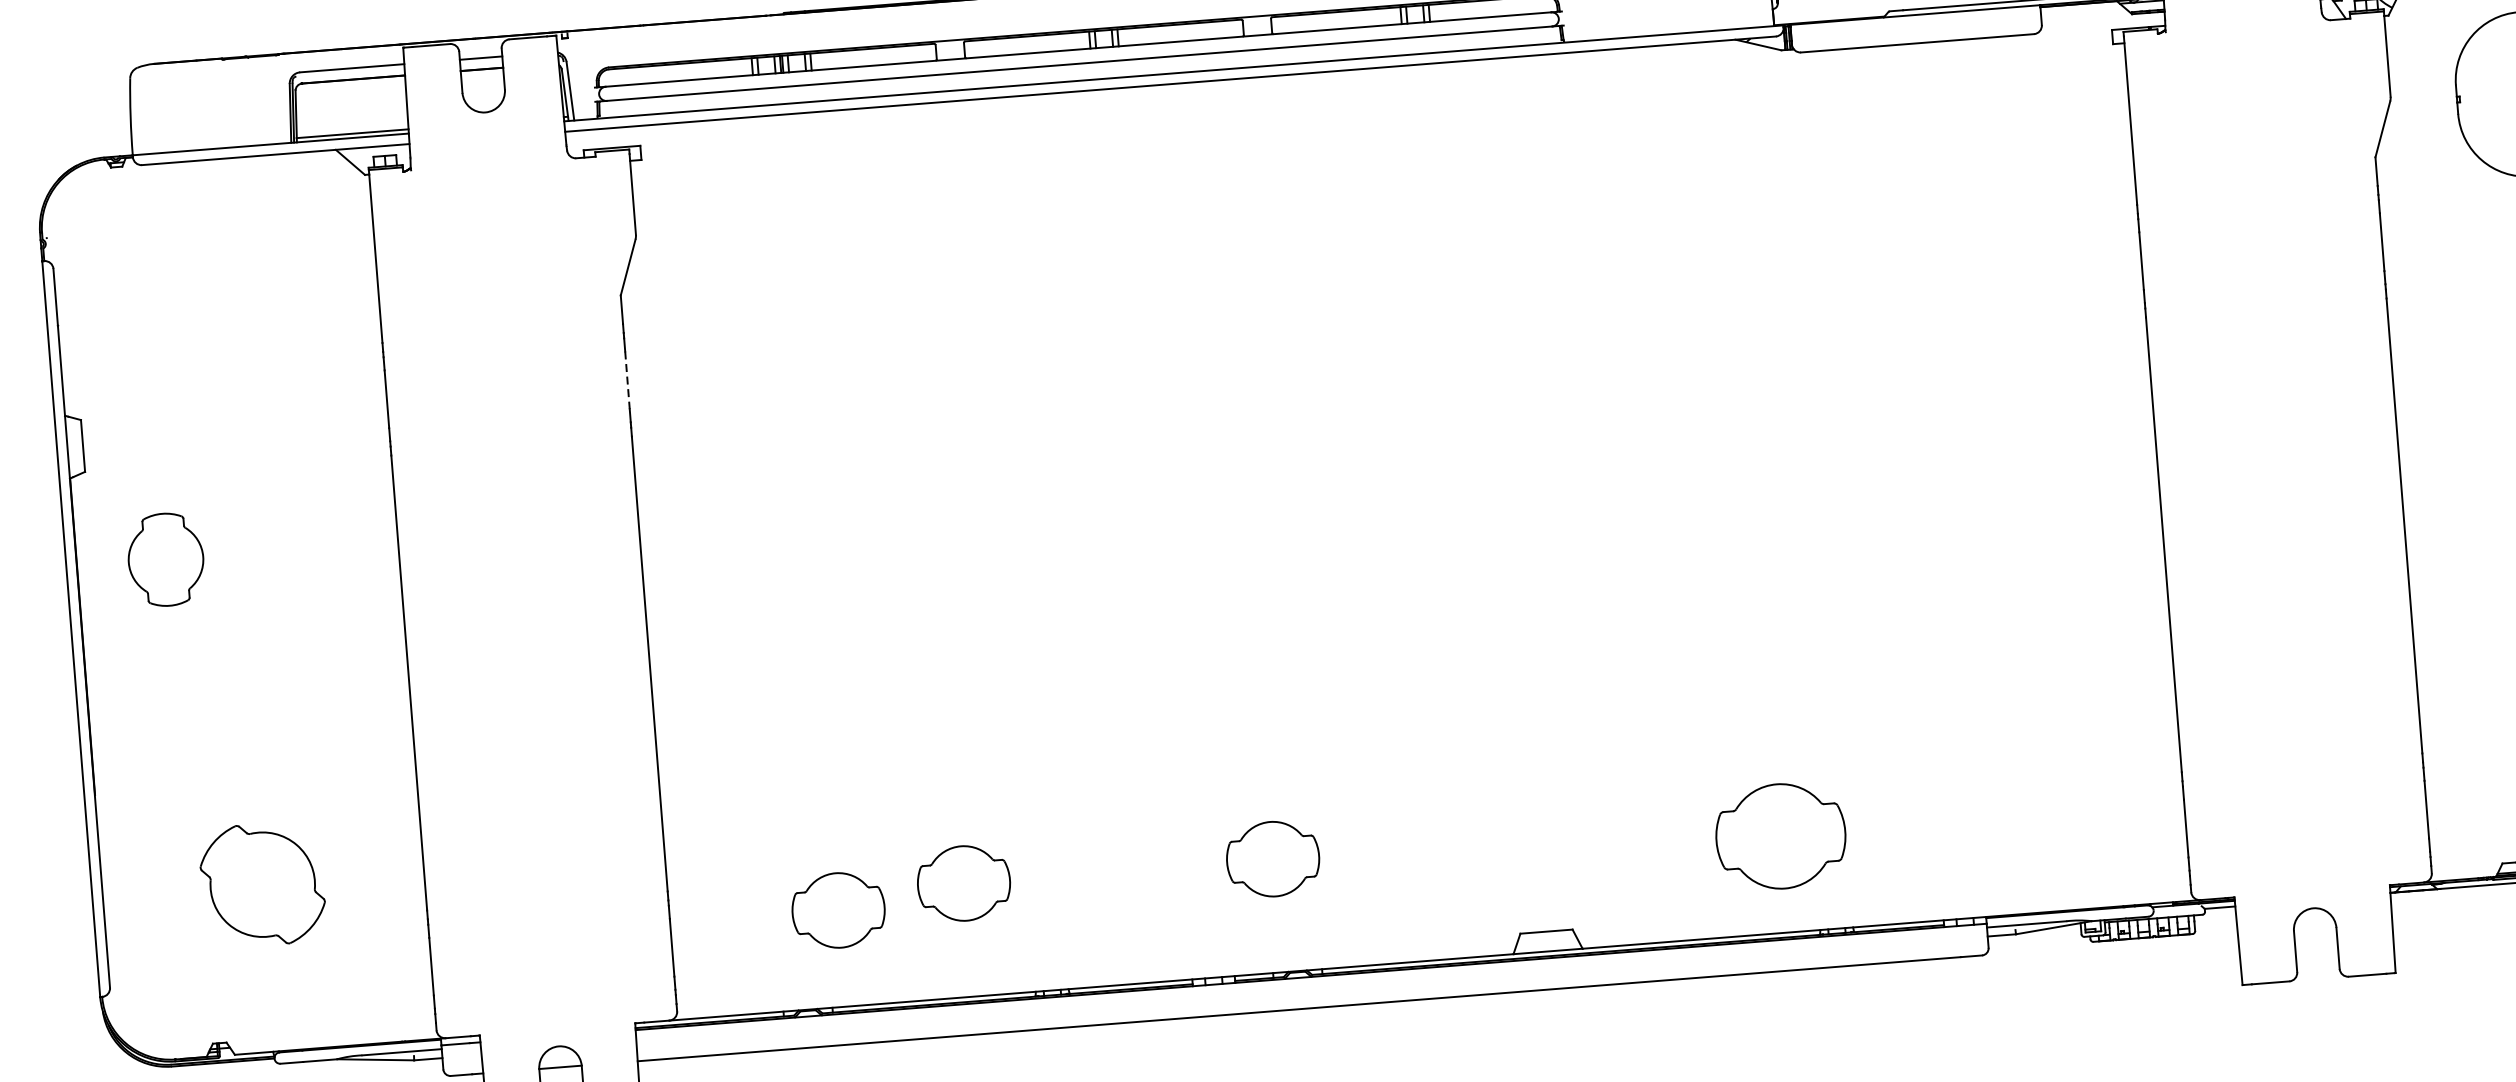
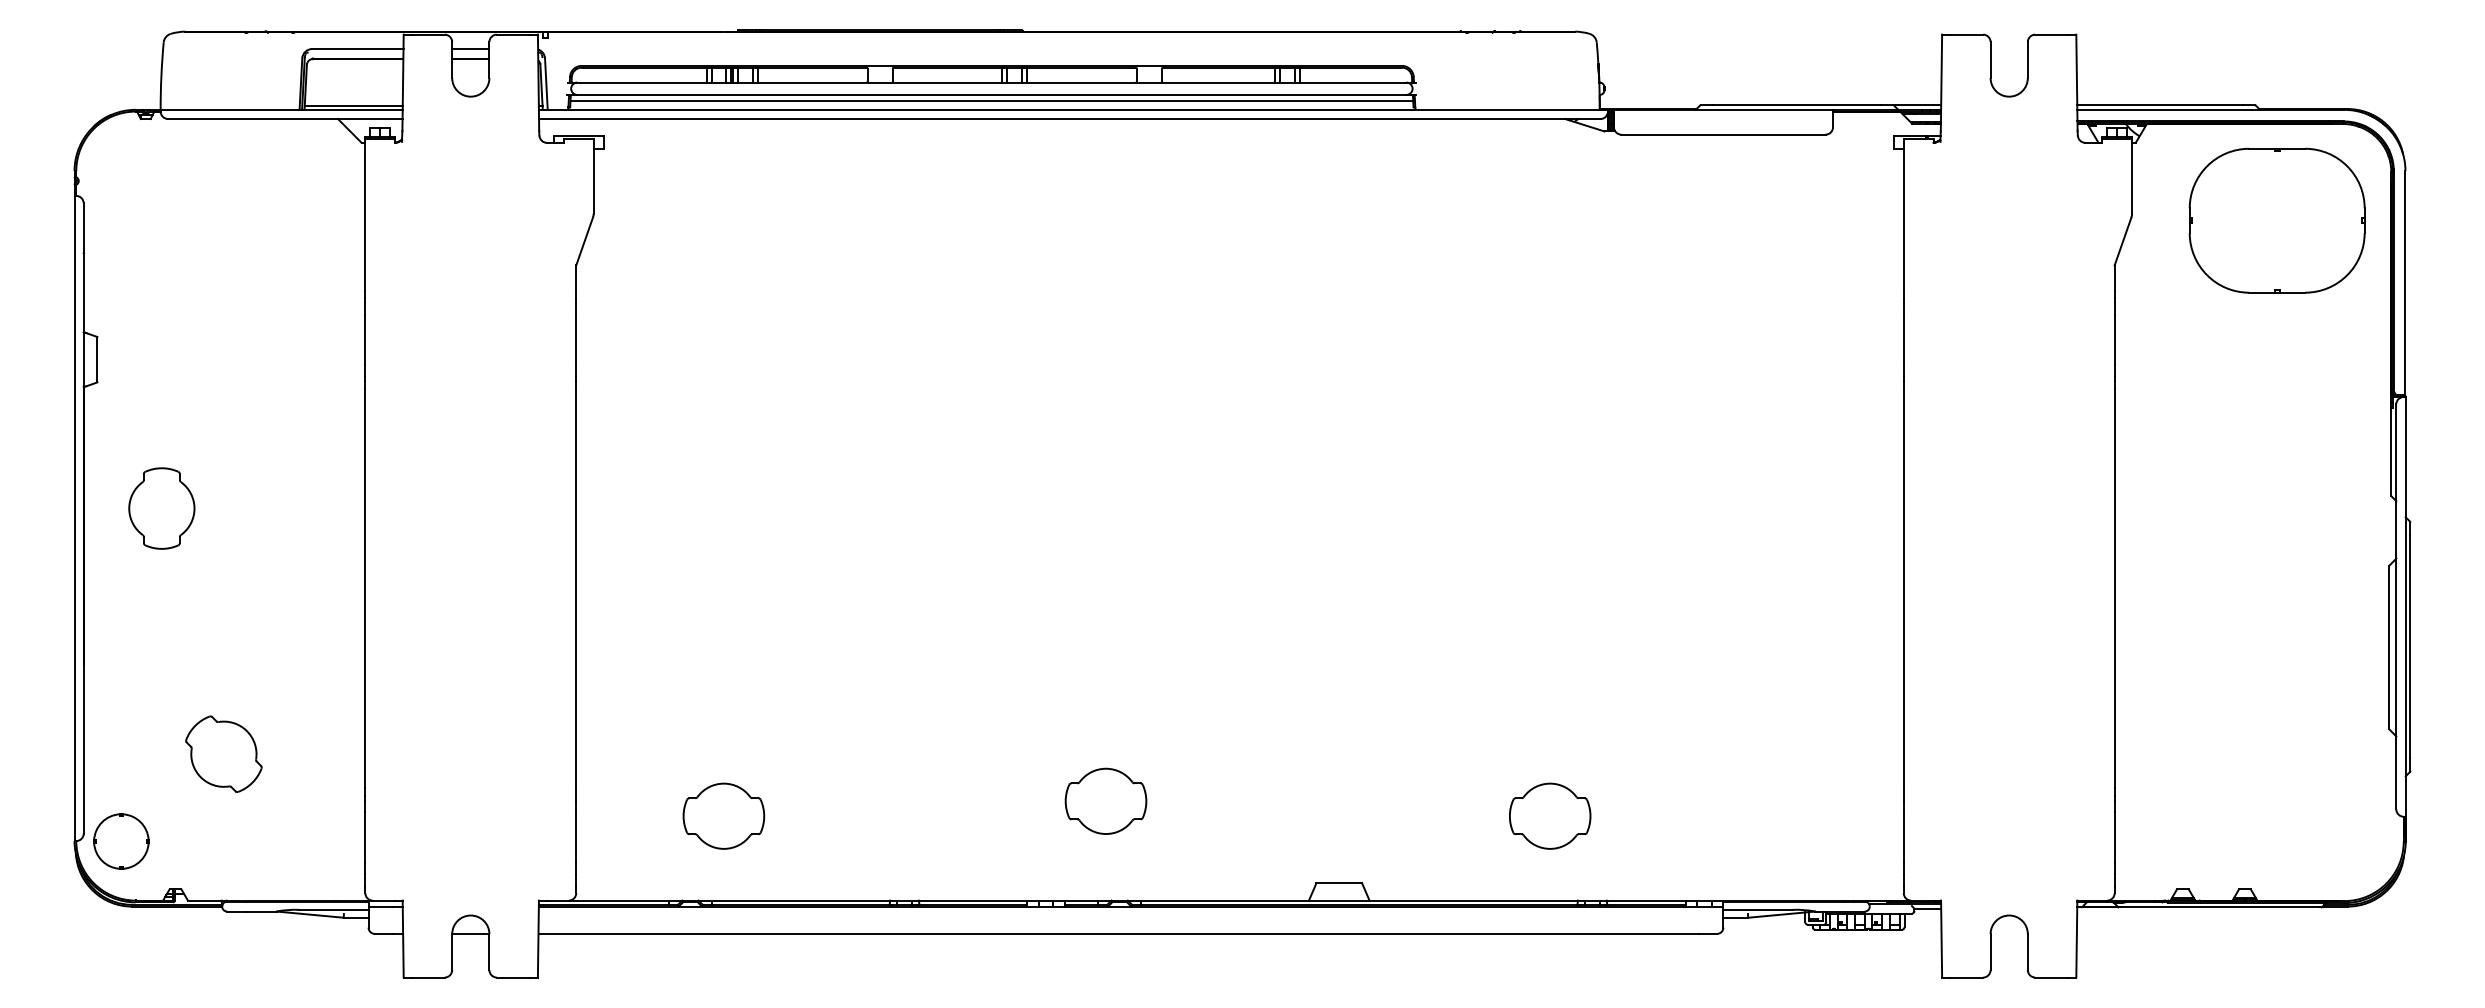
line: (1079, 71) -> (991, 101), added
line: (627, 381) -> (576, 340), dashed -> solid
part: (165, 559) -> (161, 508), moved
part: (1781, 835) -> (1550, 815), size x0.71
part: (963, 882) -> (834, 800), removed
part: (262, 883) -> (223, 753), size x0.71
part: (153, 993) -> (121, 841), added

